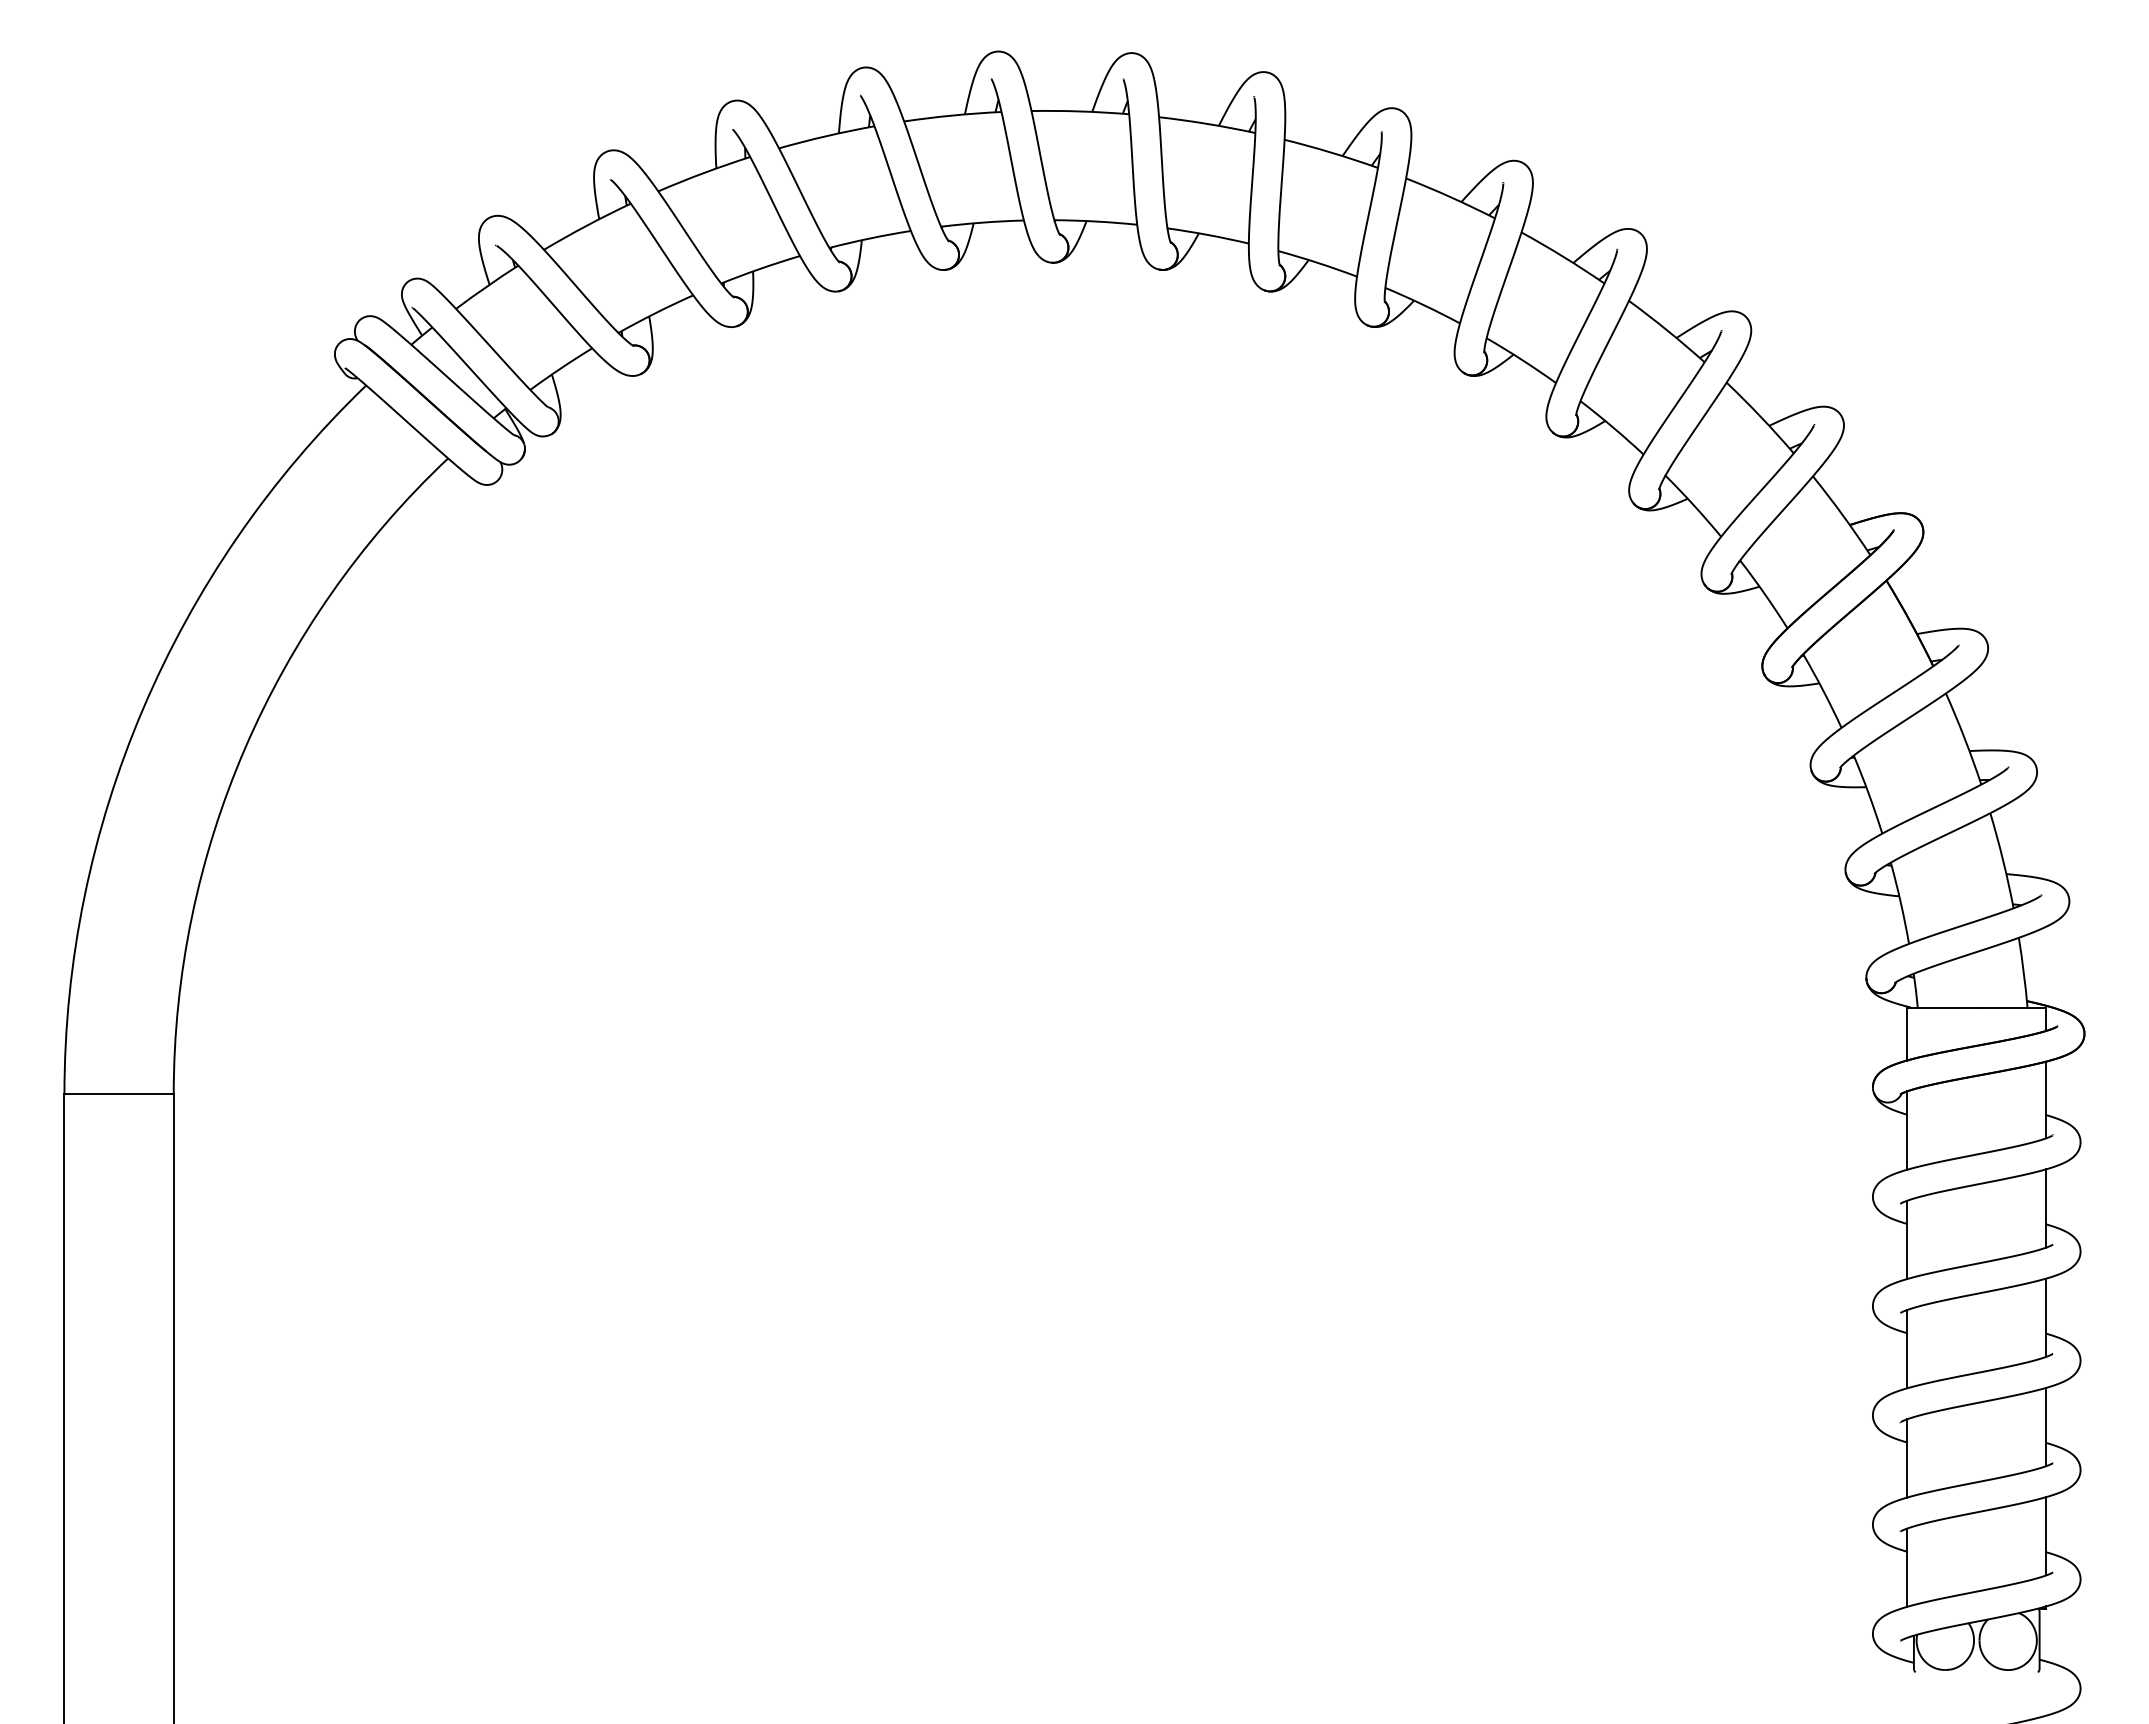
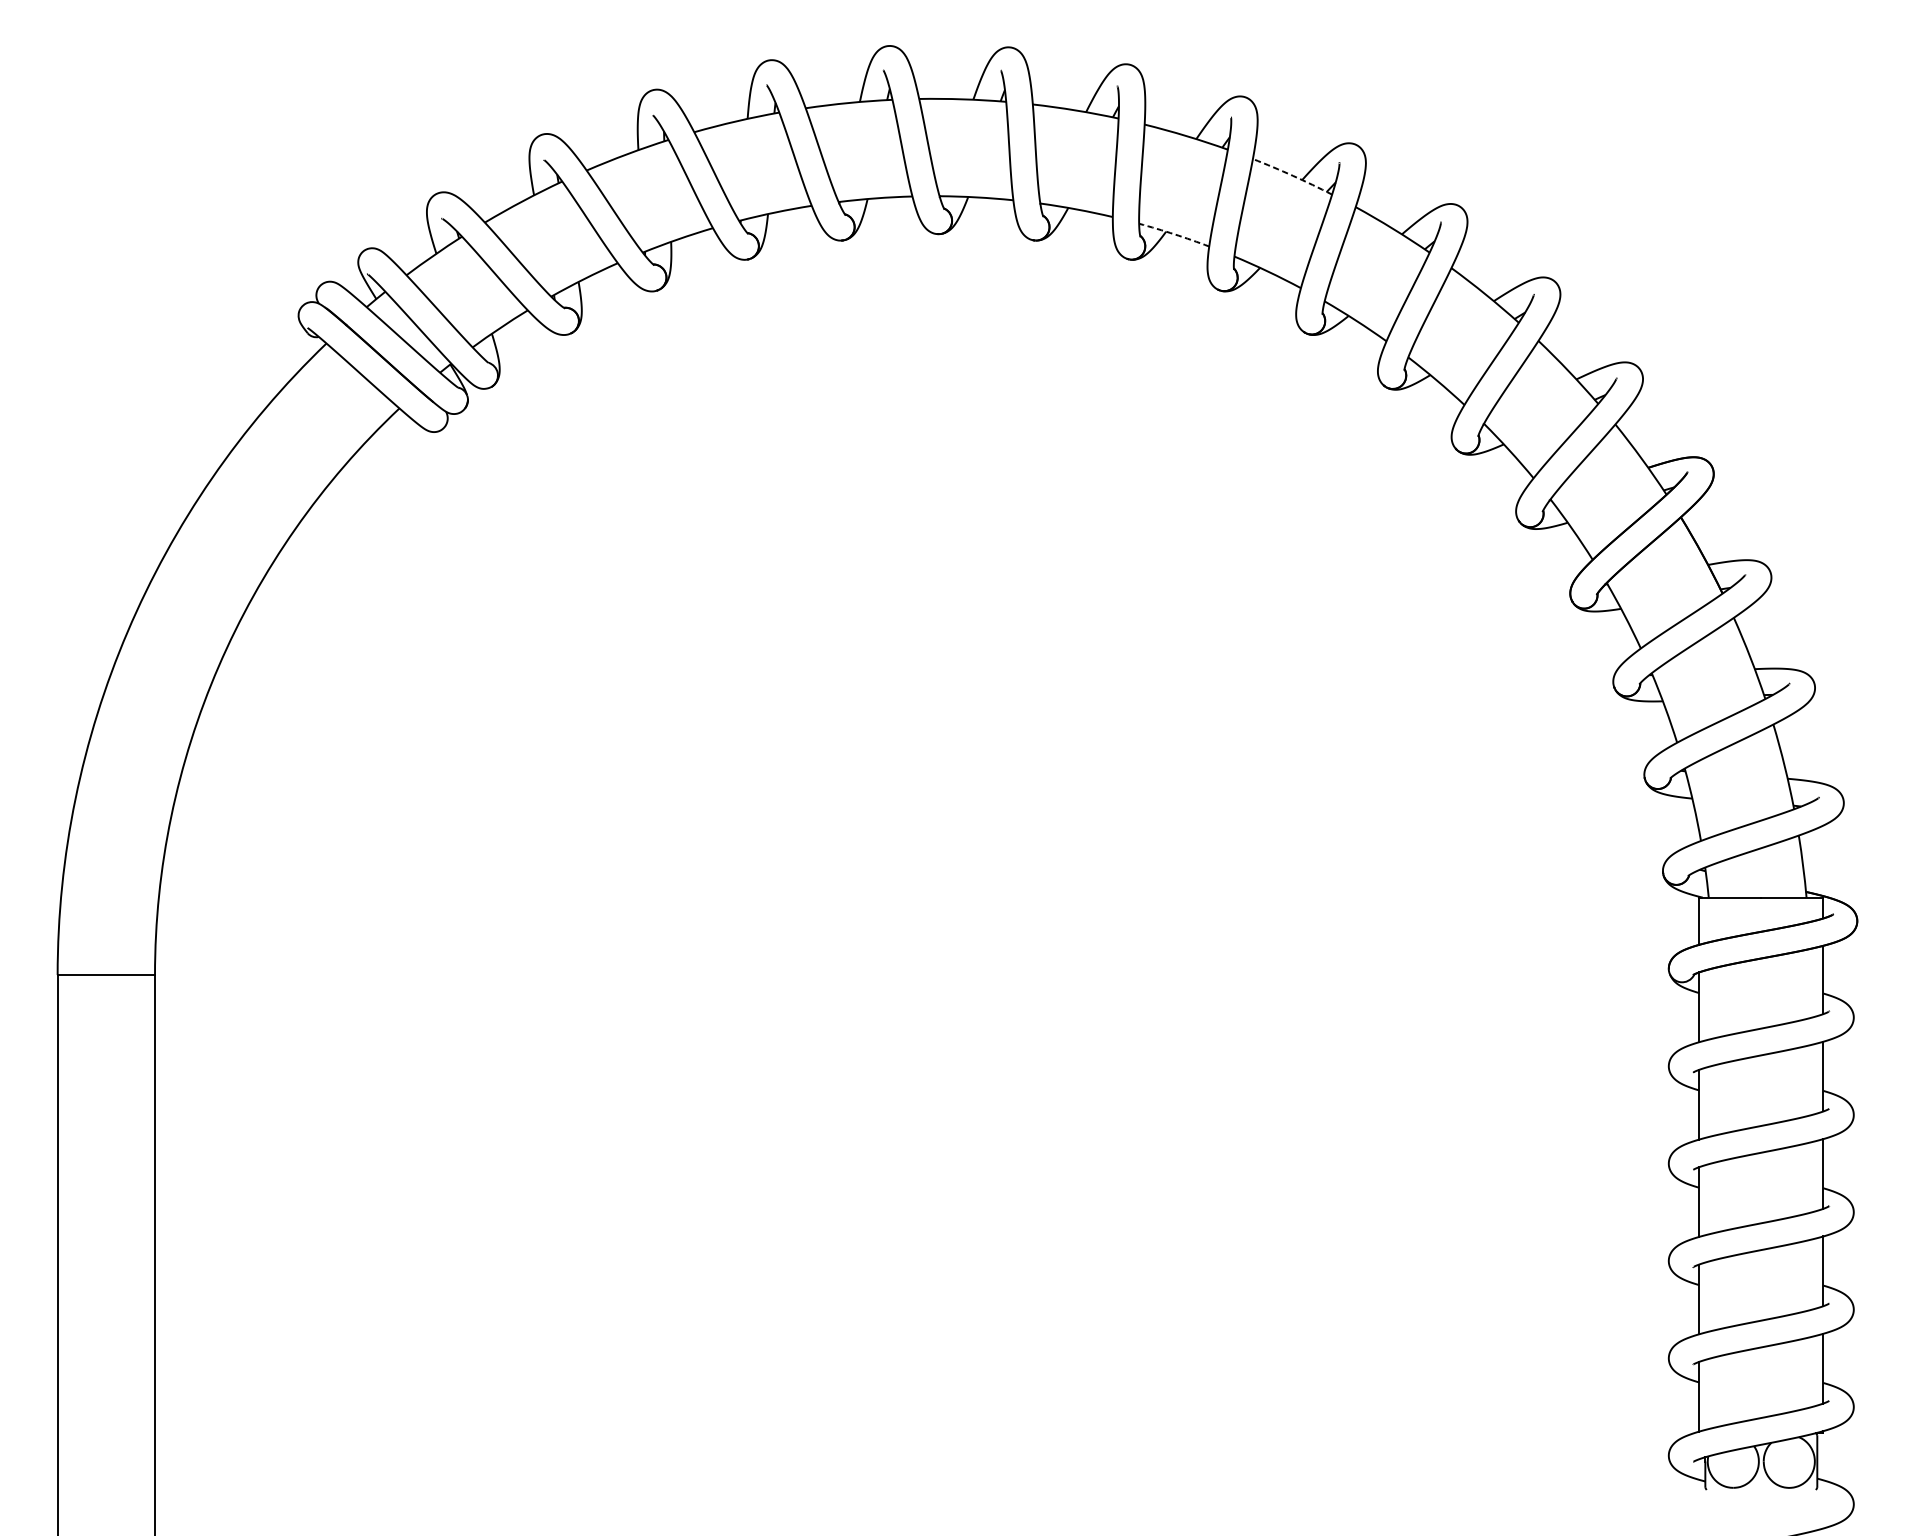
arc: (1451, 197) -> (1293, 175), solid -> dashed
arc: (1318, 262) -> (1174, 233), solid -> dashed

